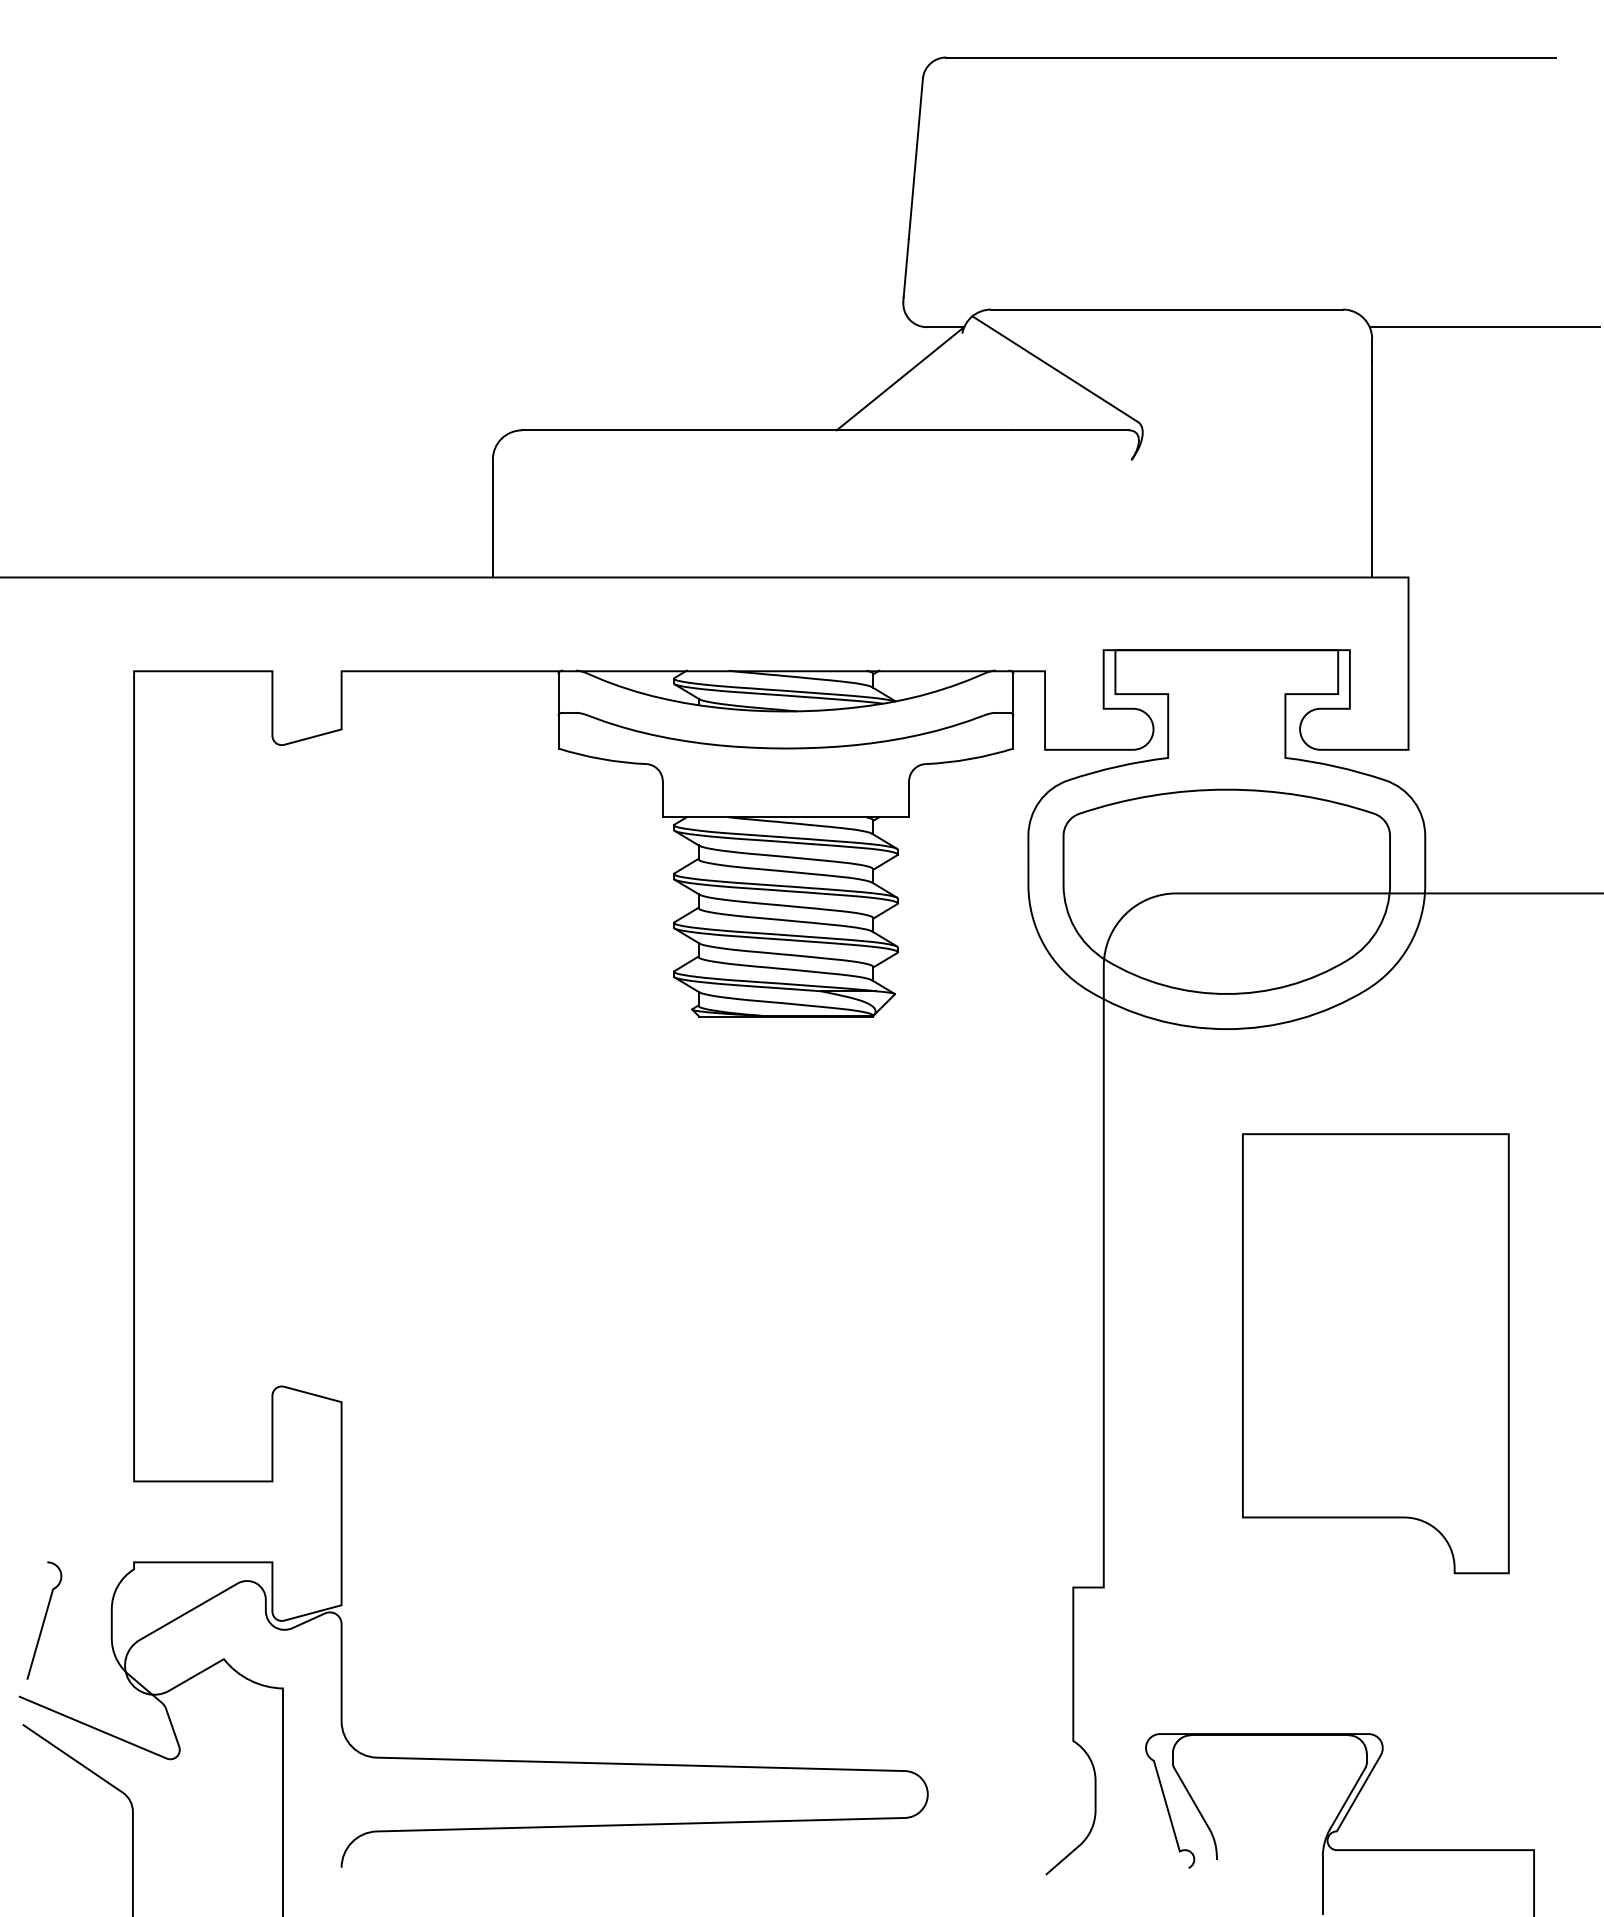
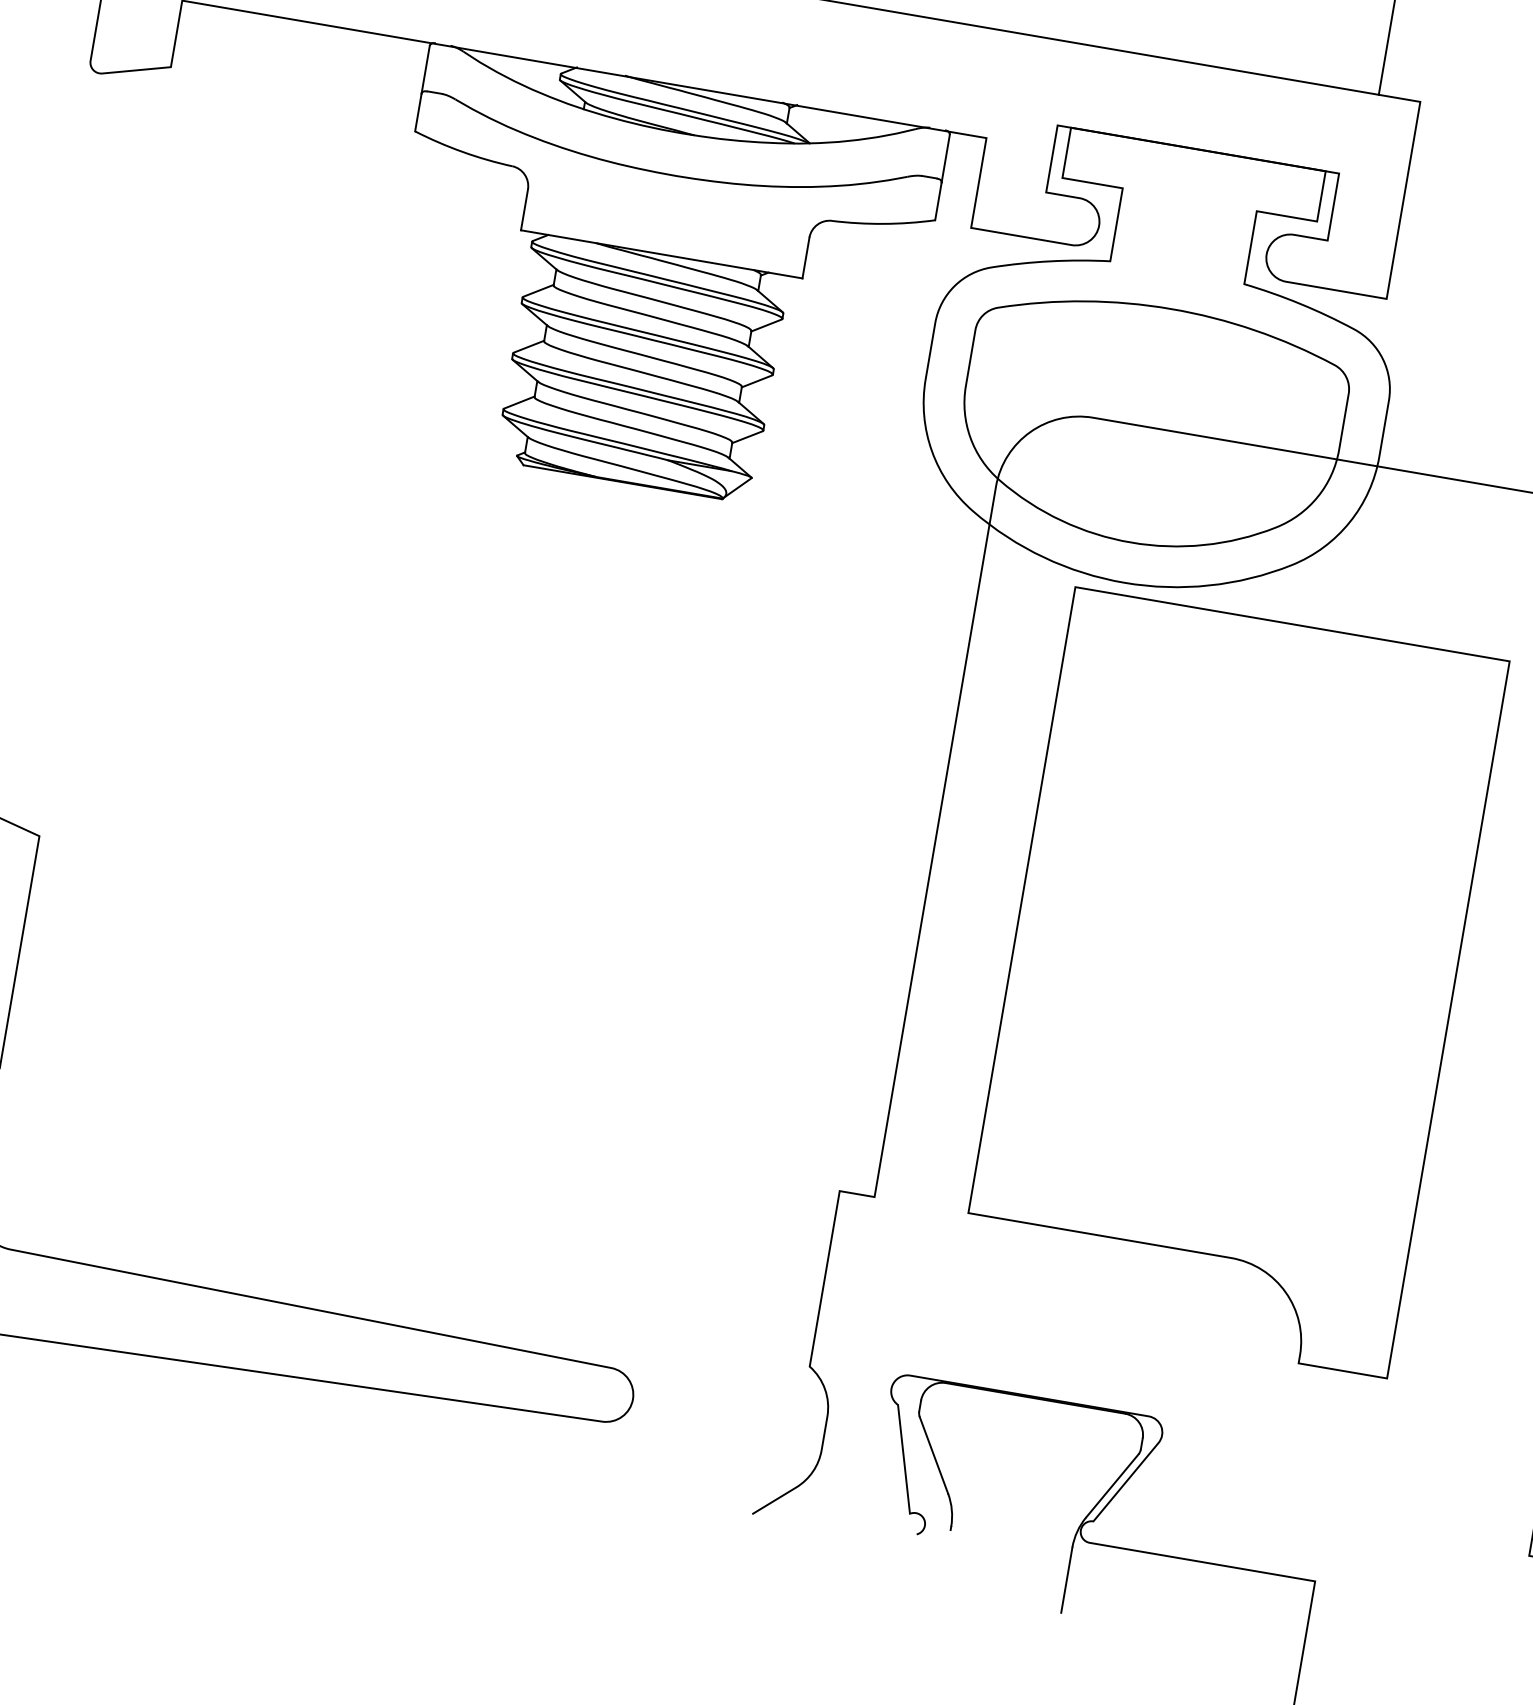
part: (1375, 1353) -> (1230, 982), size x1.43

